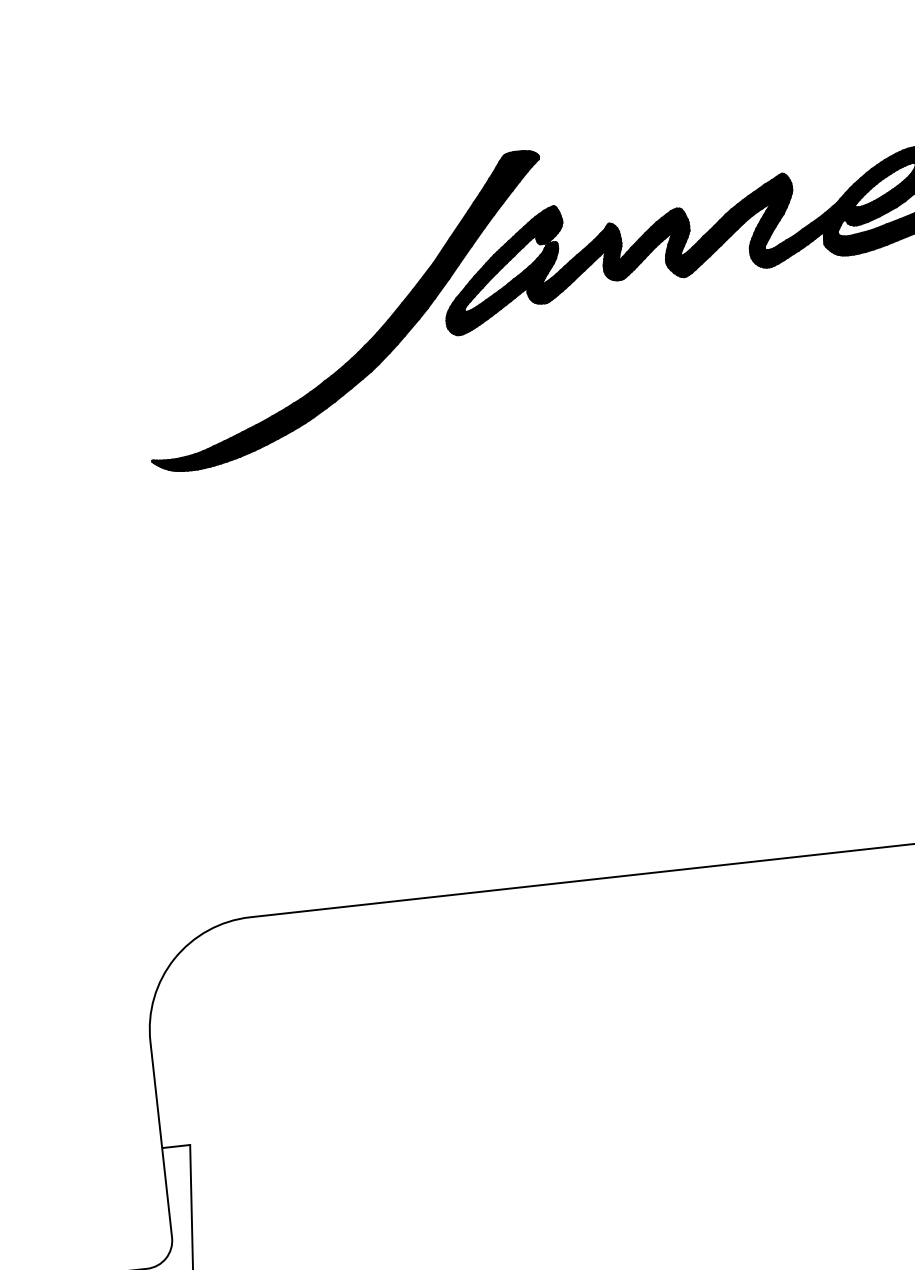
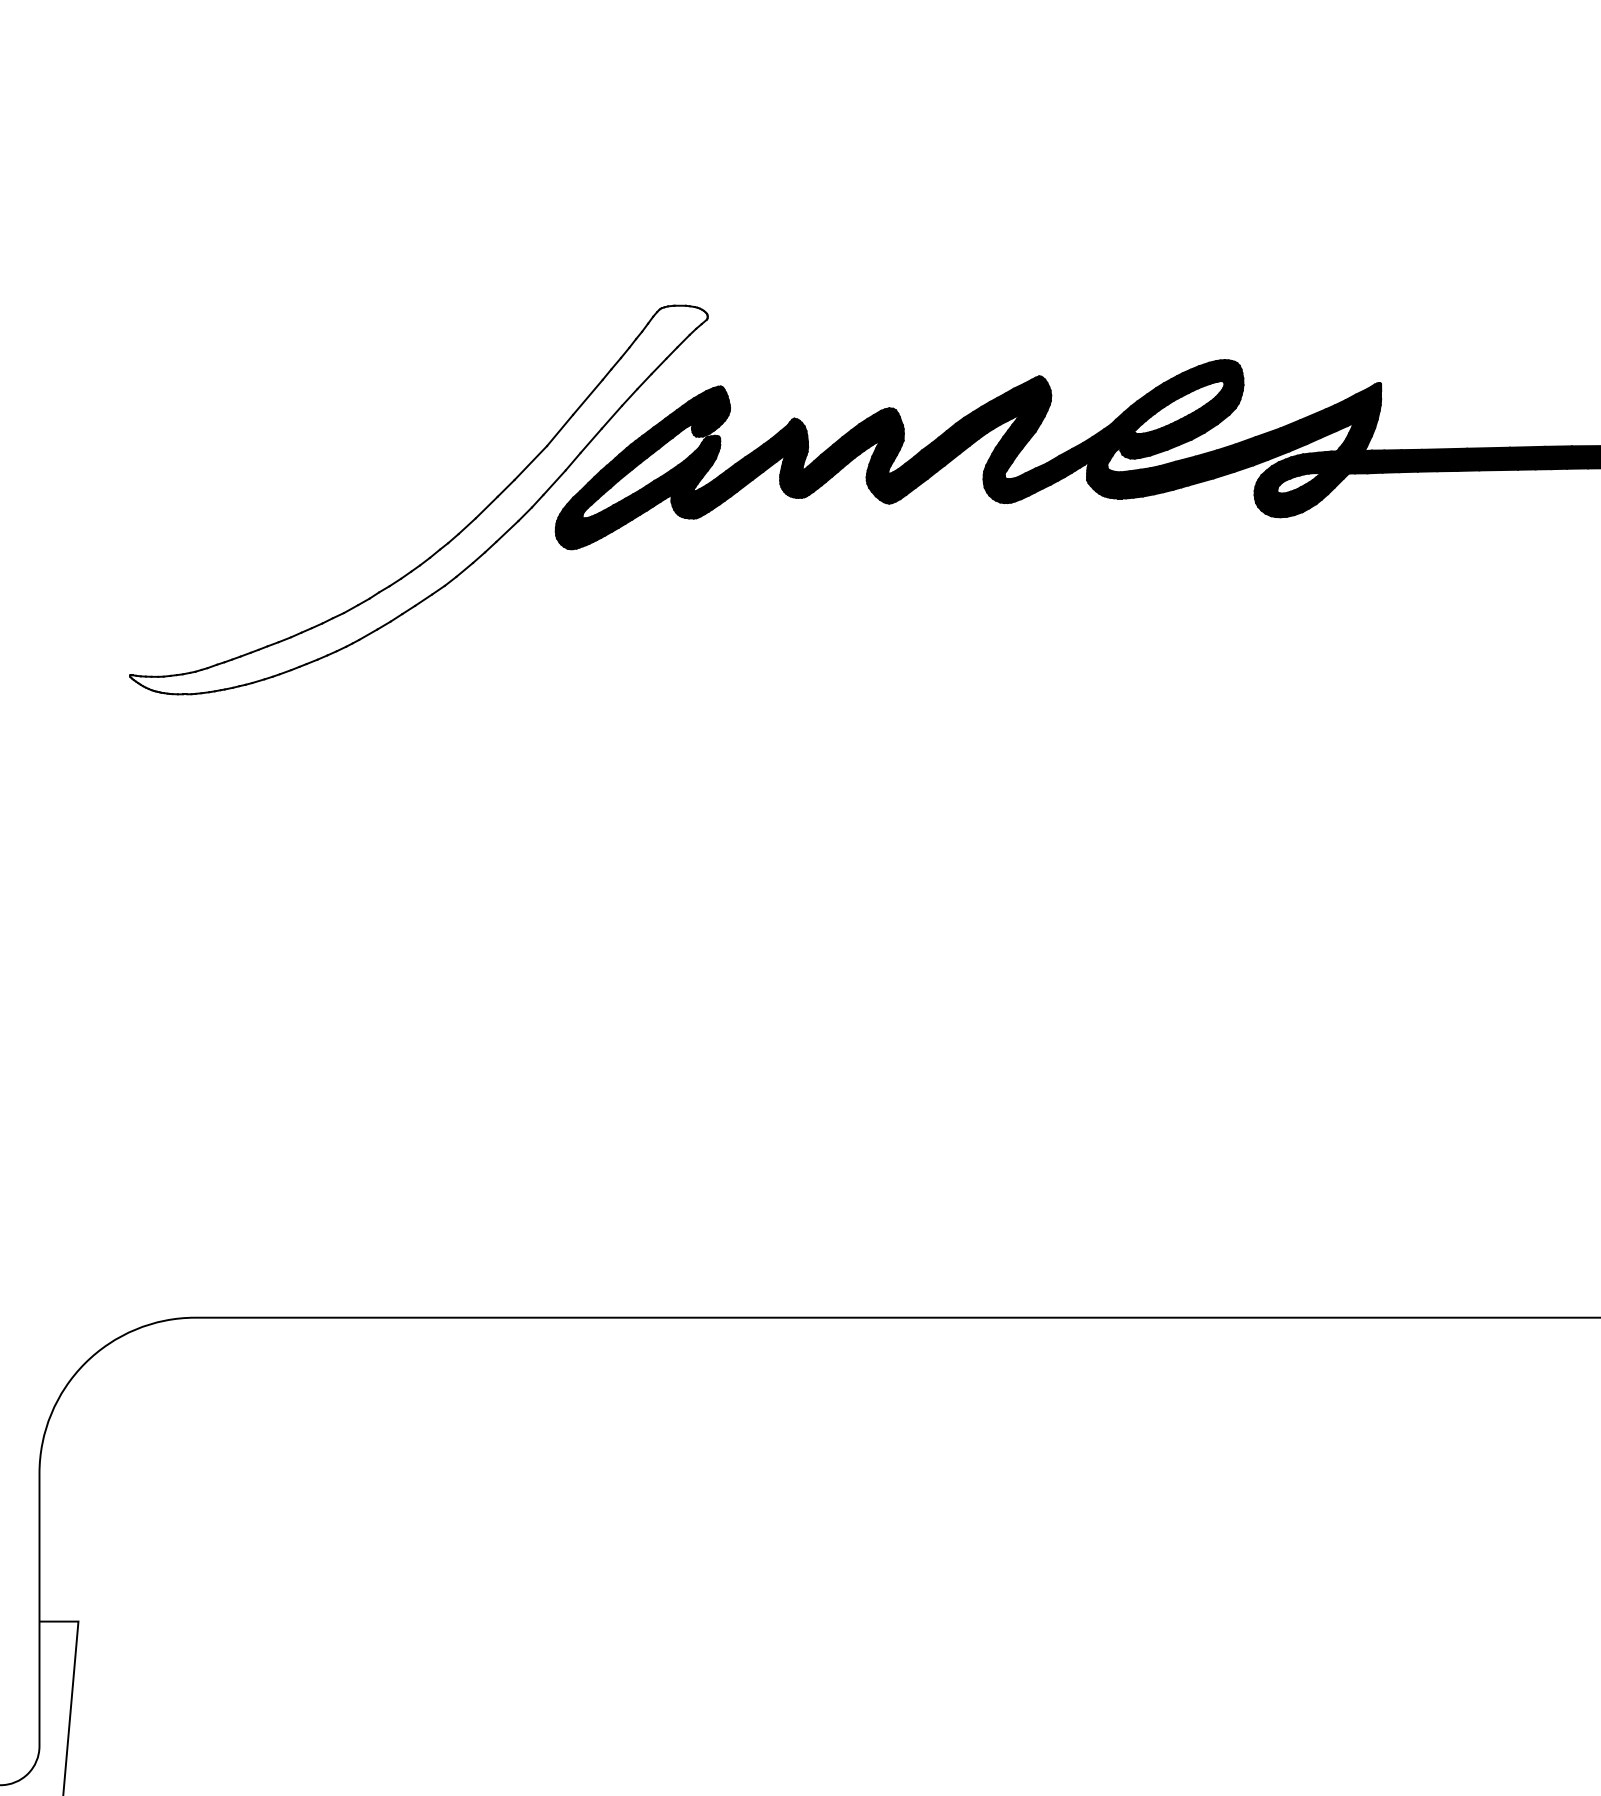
fill: (345, 311) -> (418, 499), removed

